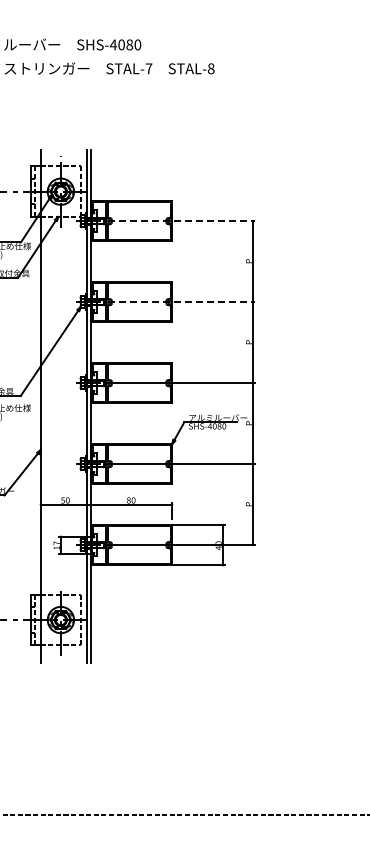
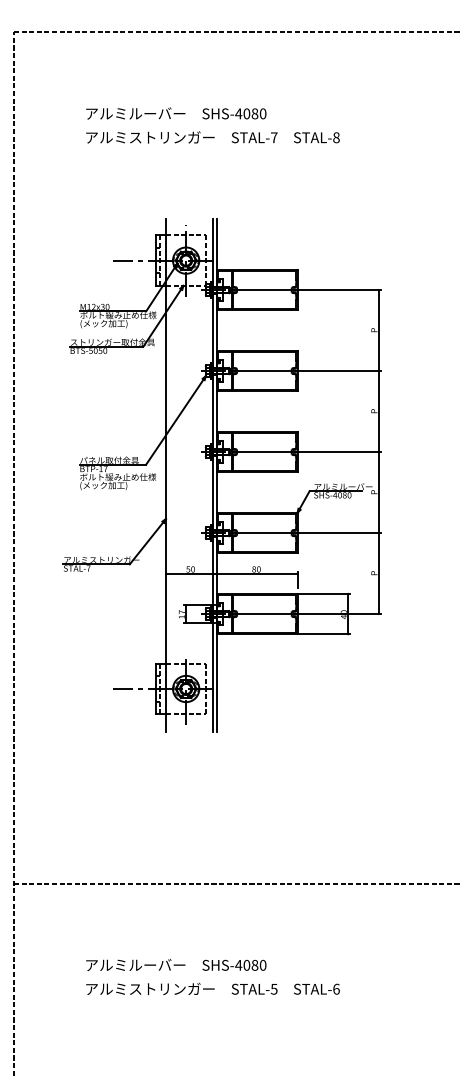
line: (181, 221) -> (306, 290), dashed -> solid
line: (181, 302) -> (306, 371), dashed -> solid

